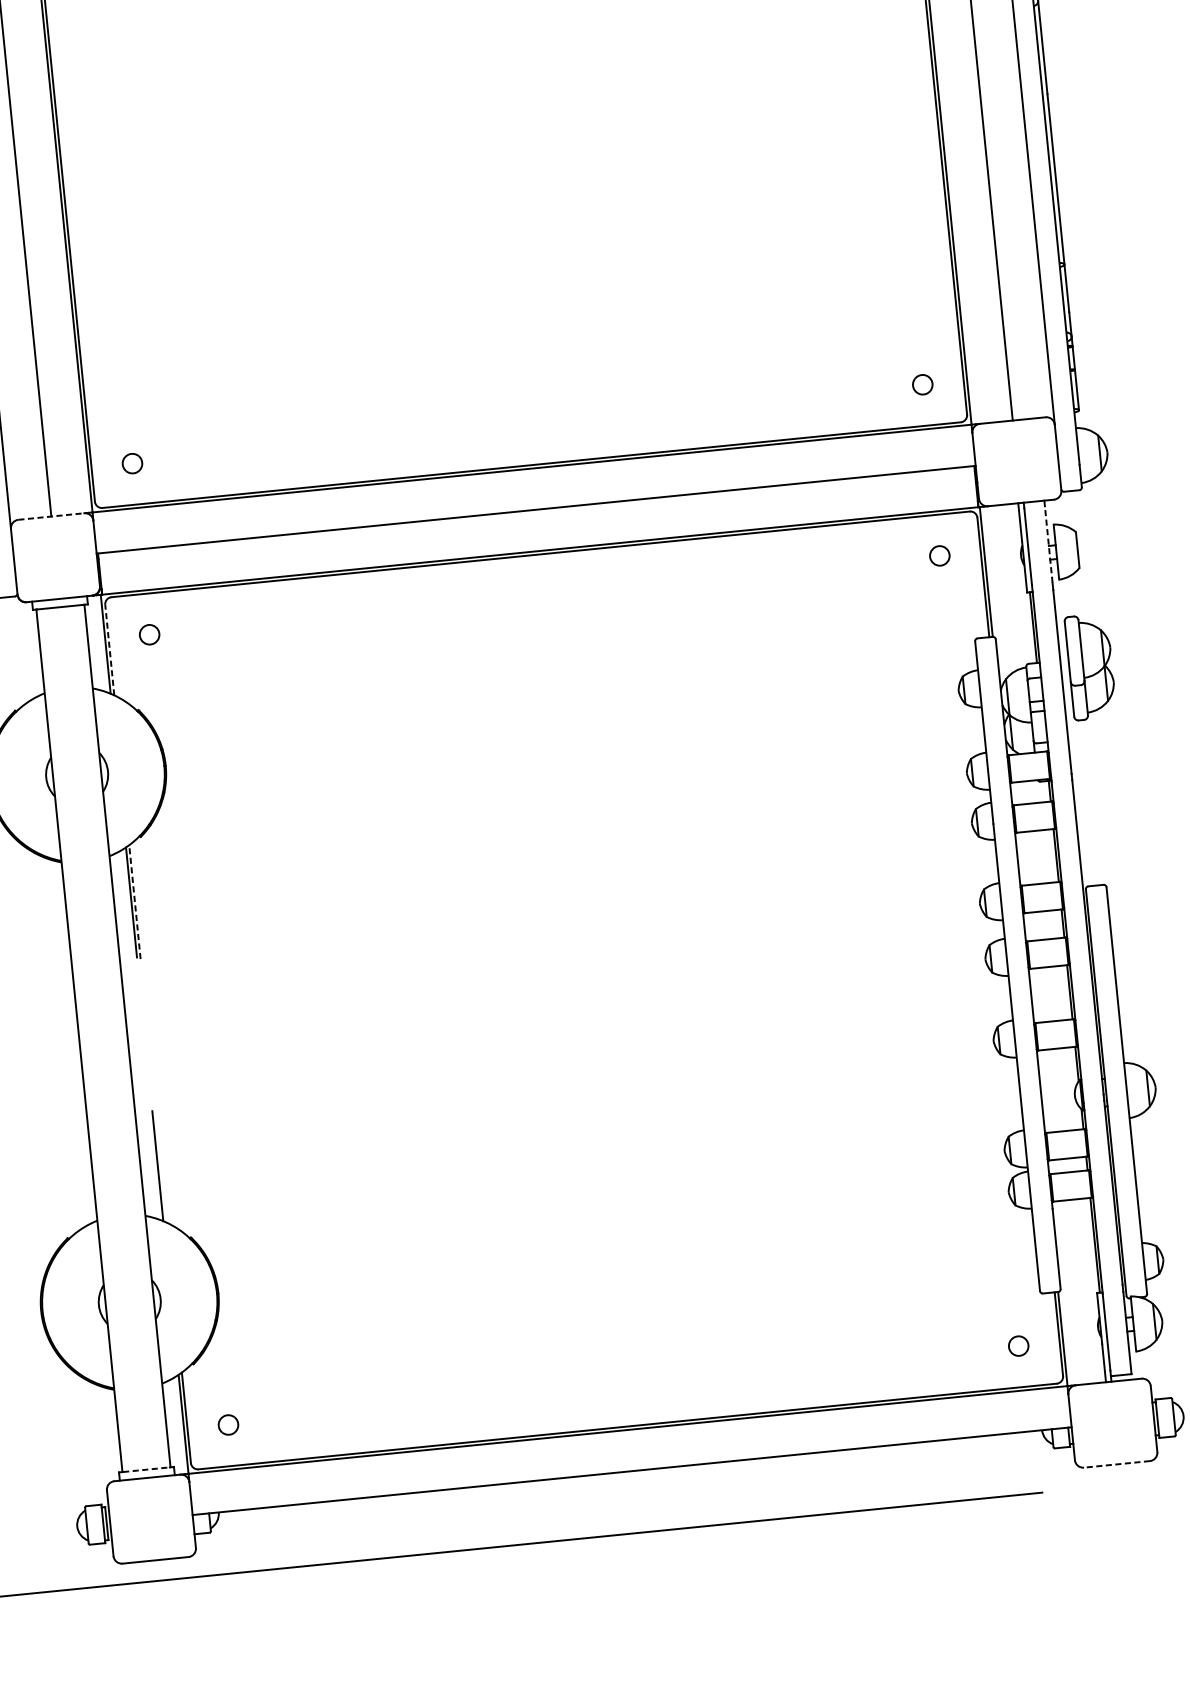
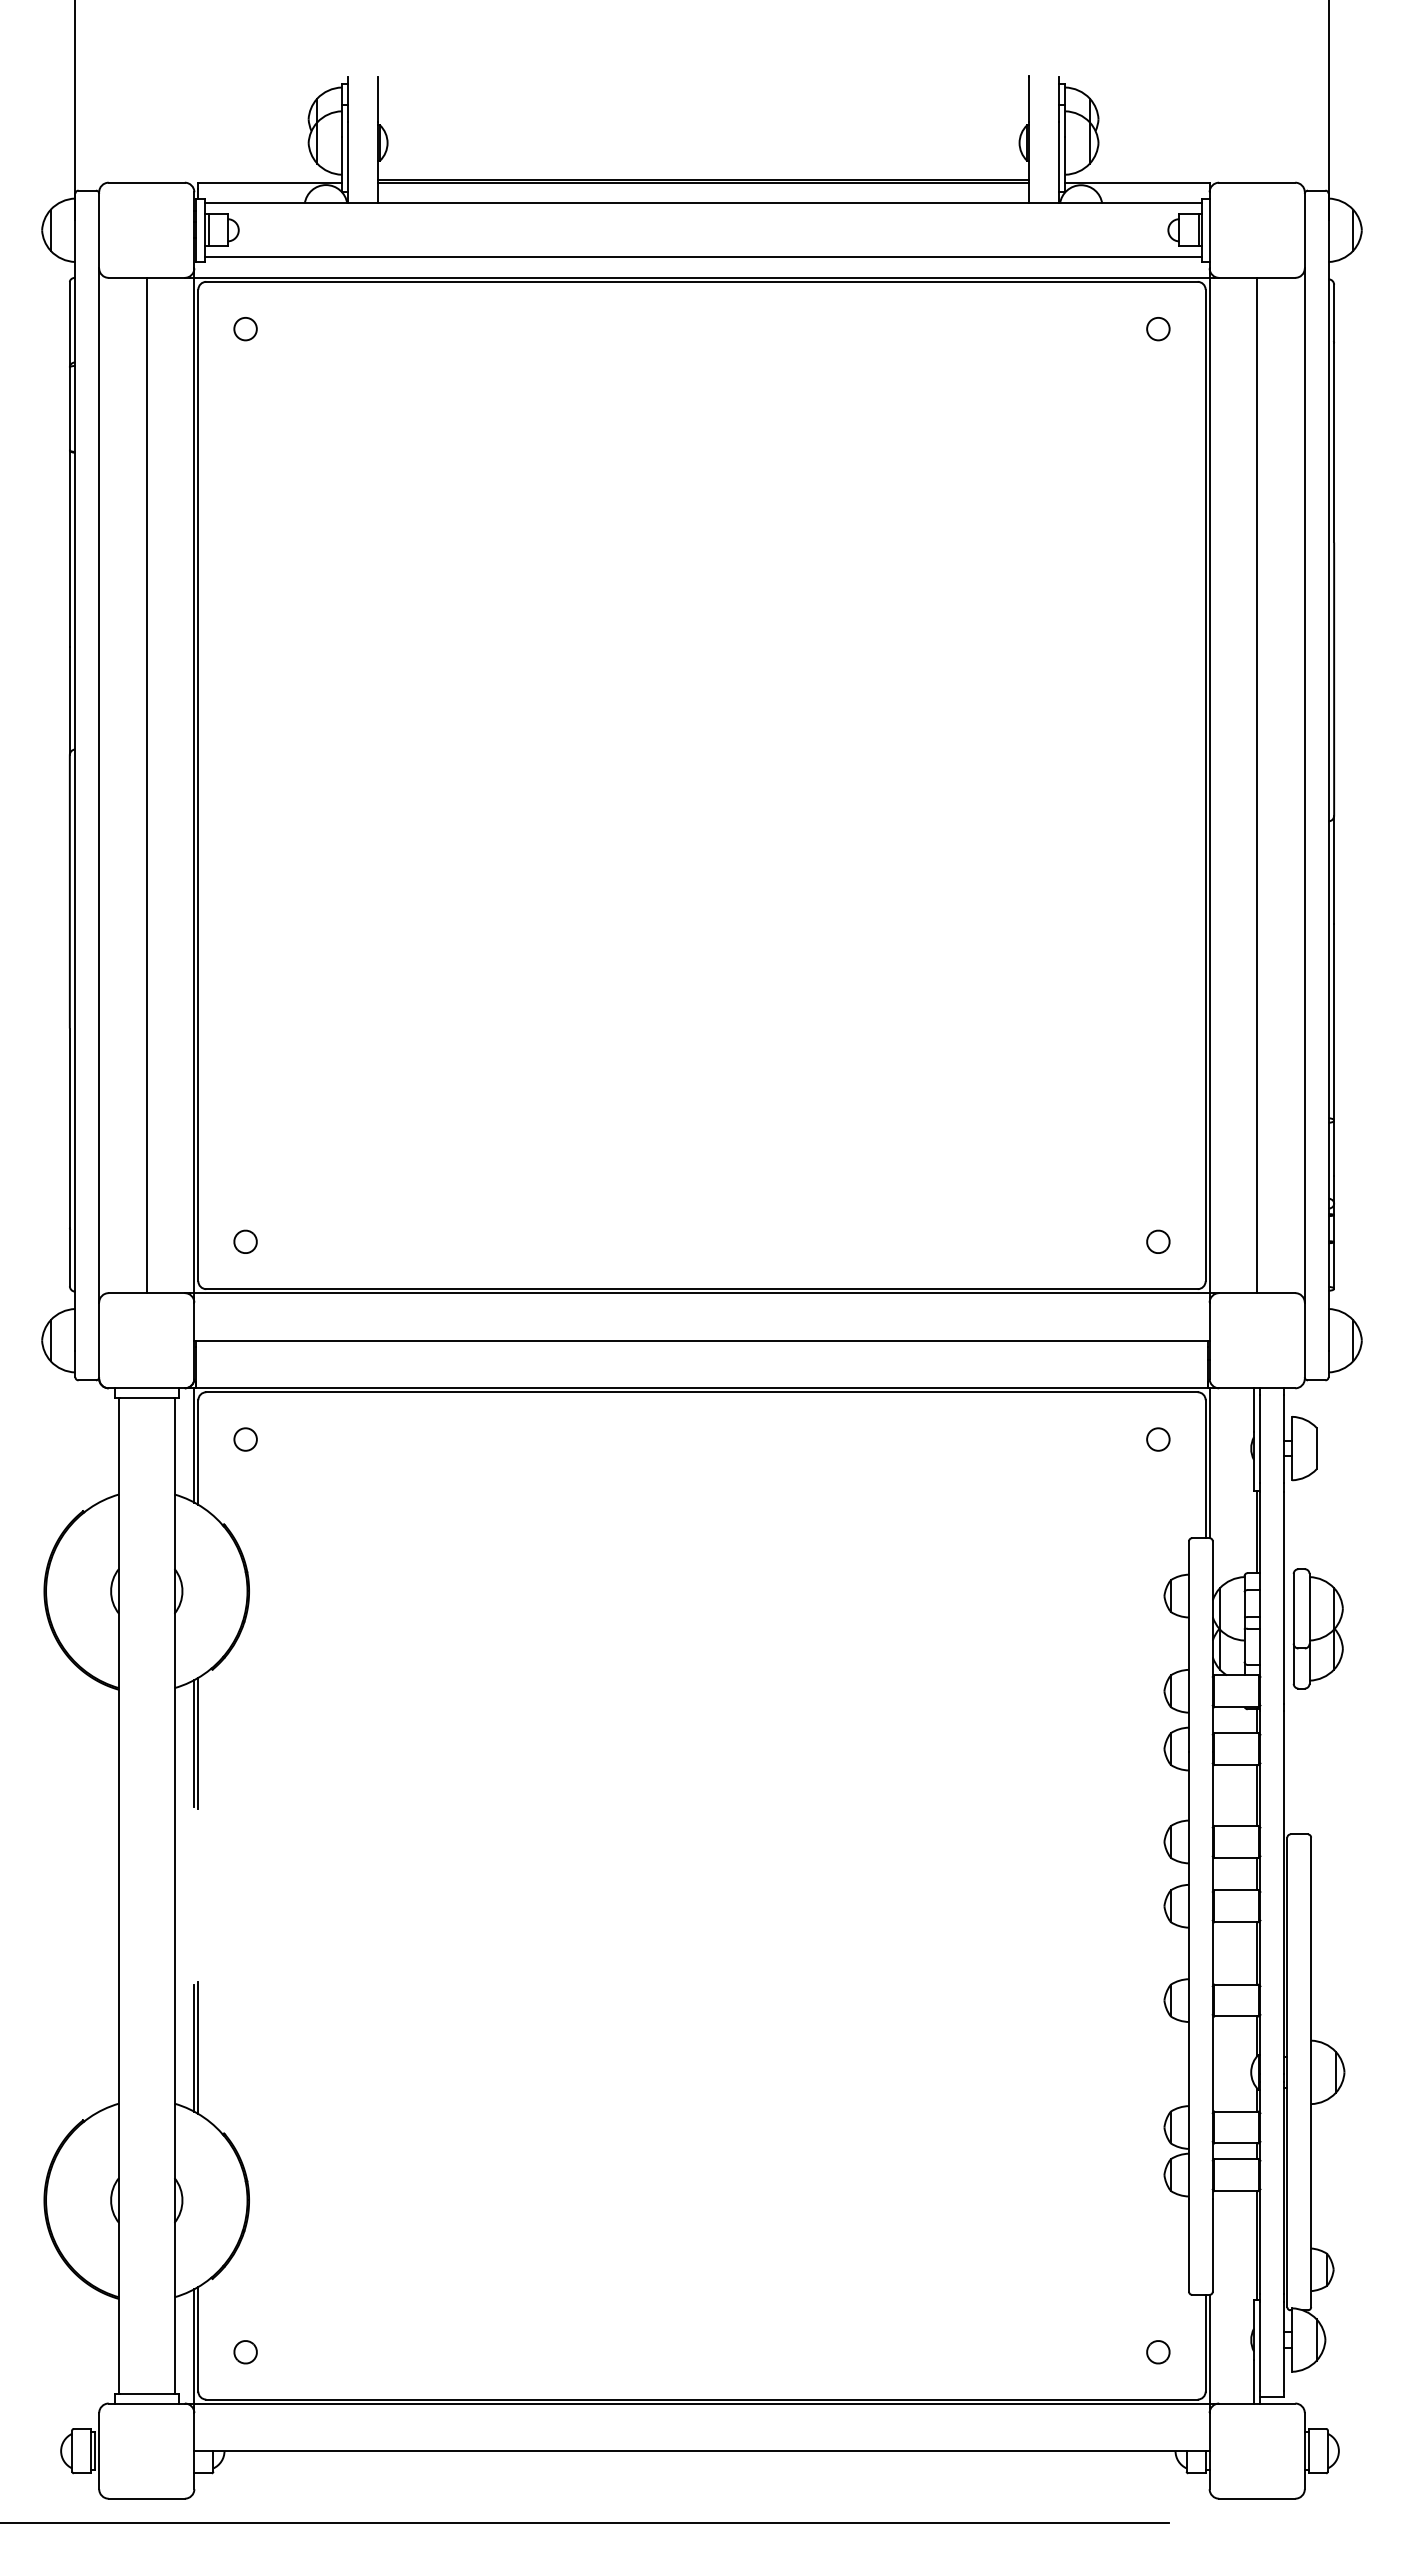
line: (52, 516) -> (147, 1293), dashed -> solid
line: (1048, 544) -> (1284, 1438), dashed -> solid
line: (109, 649) -> (198, 1451), dashed -> solid
part: (1090, 666) -> (1317, 1628), moved
line: (135, 902) -> (198, 1743), dashed -> solid
line: (161, 1165) -> (198, 2047), added
line: (1116, 1464) -> (1256, 2498), dashed -> solid
line: (146, 1470) -> (146, 2394), dashed -> solid

